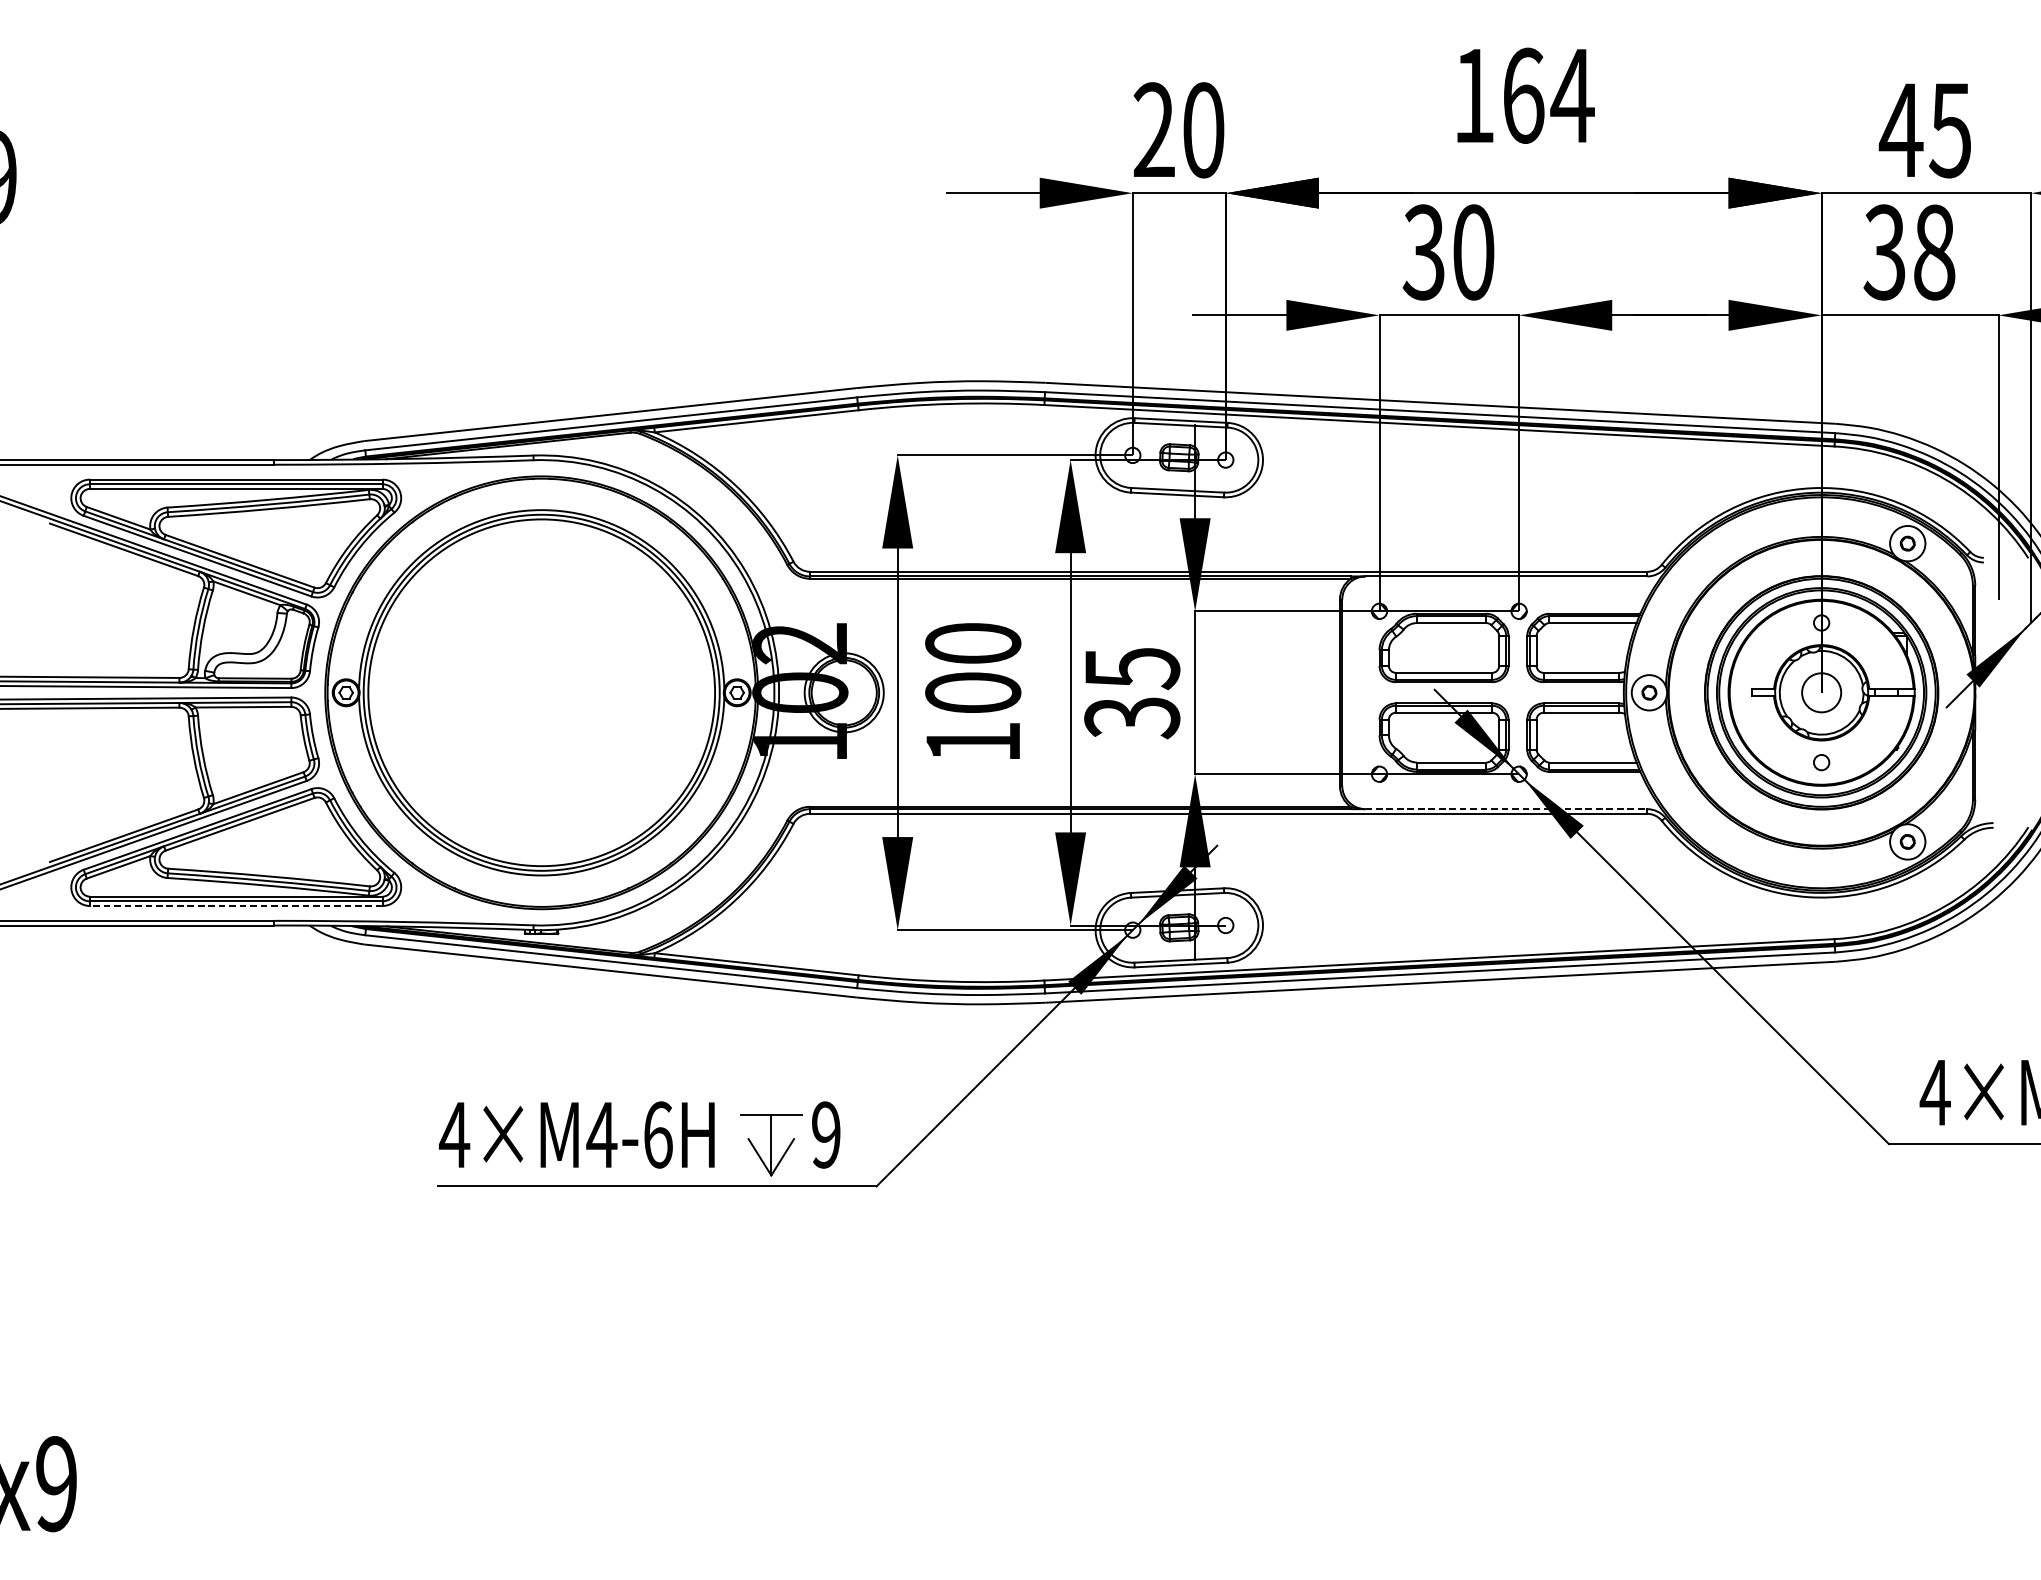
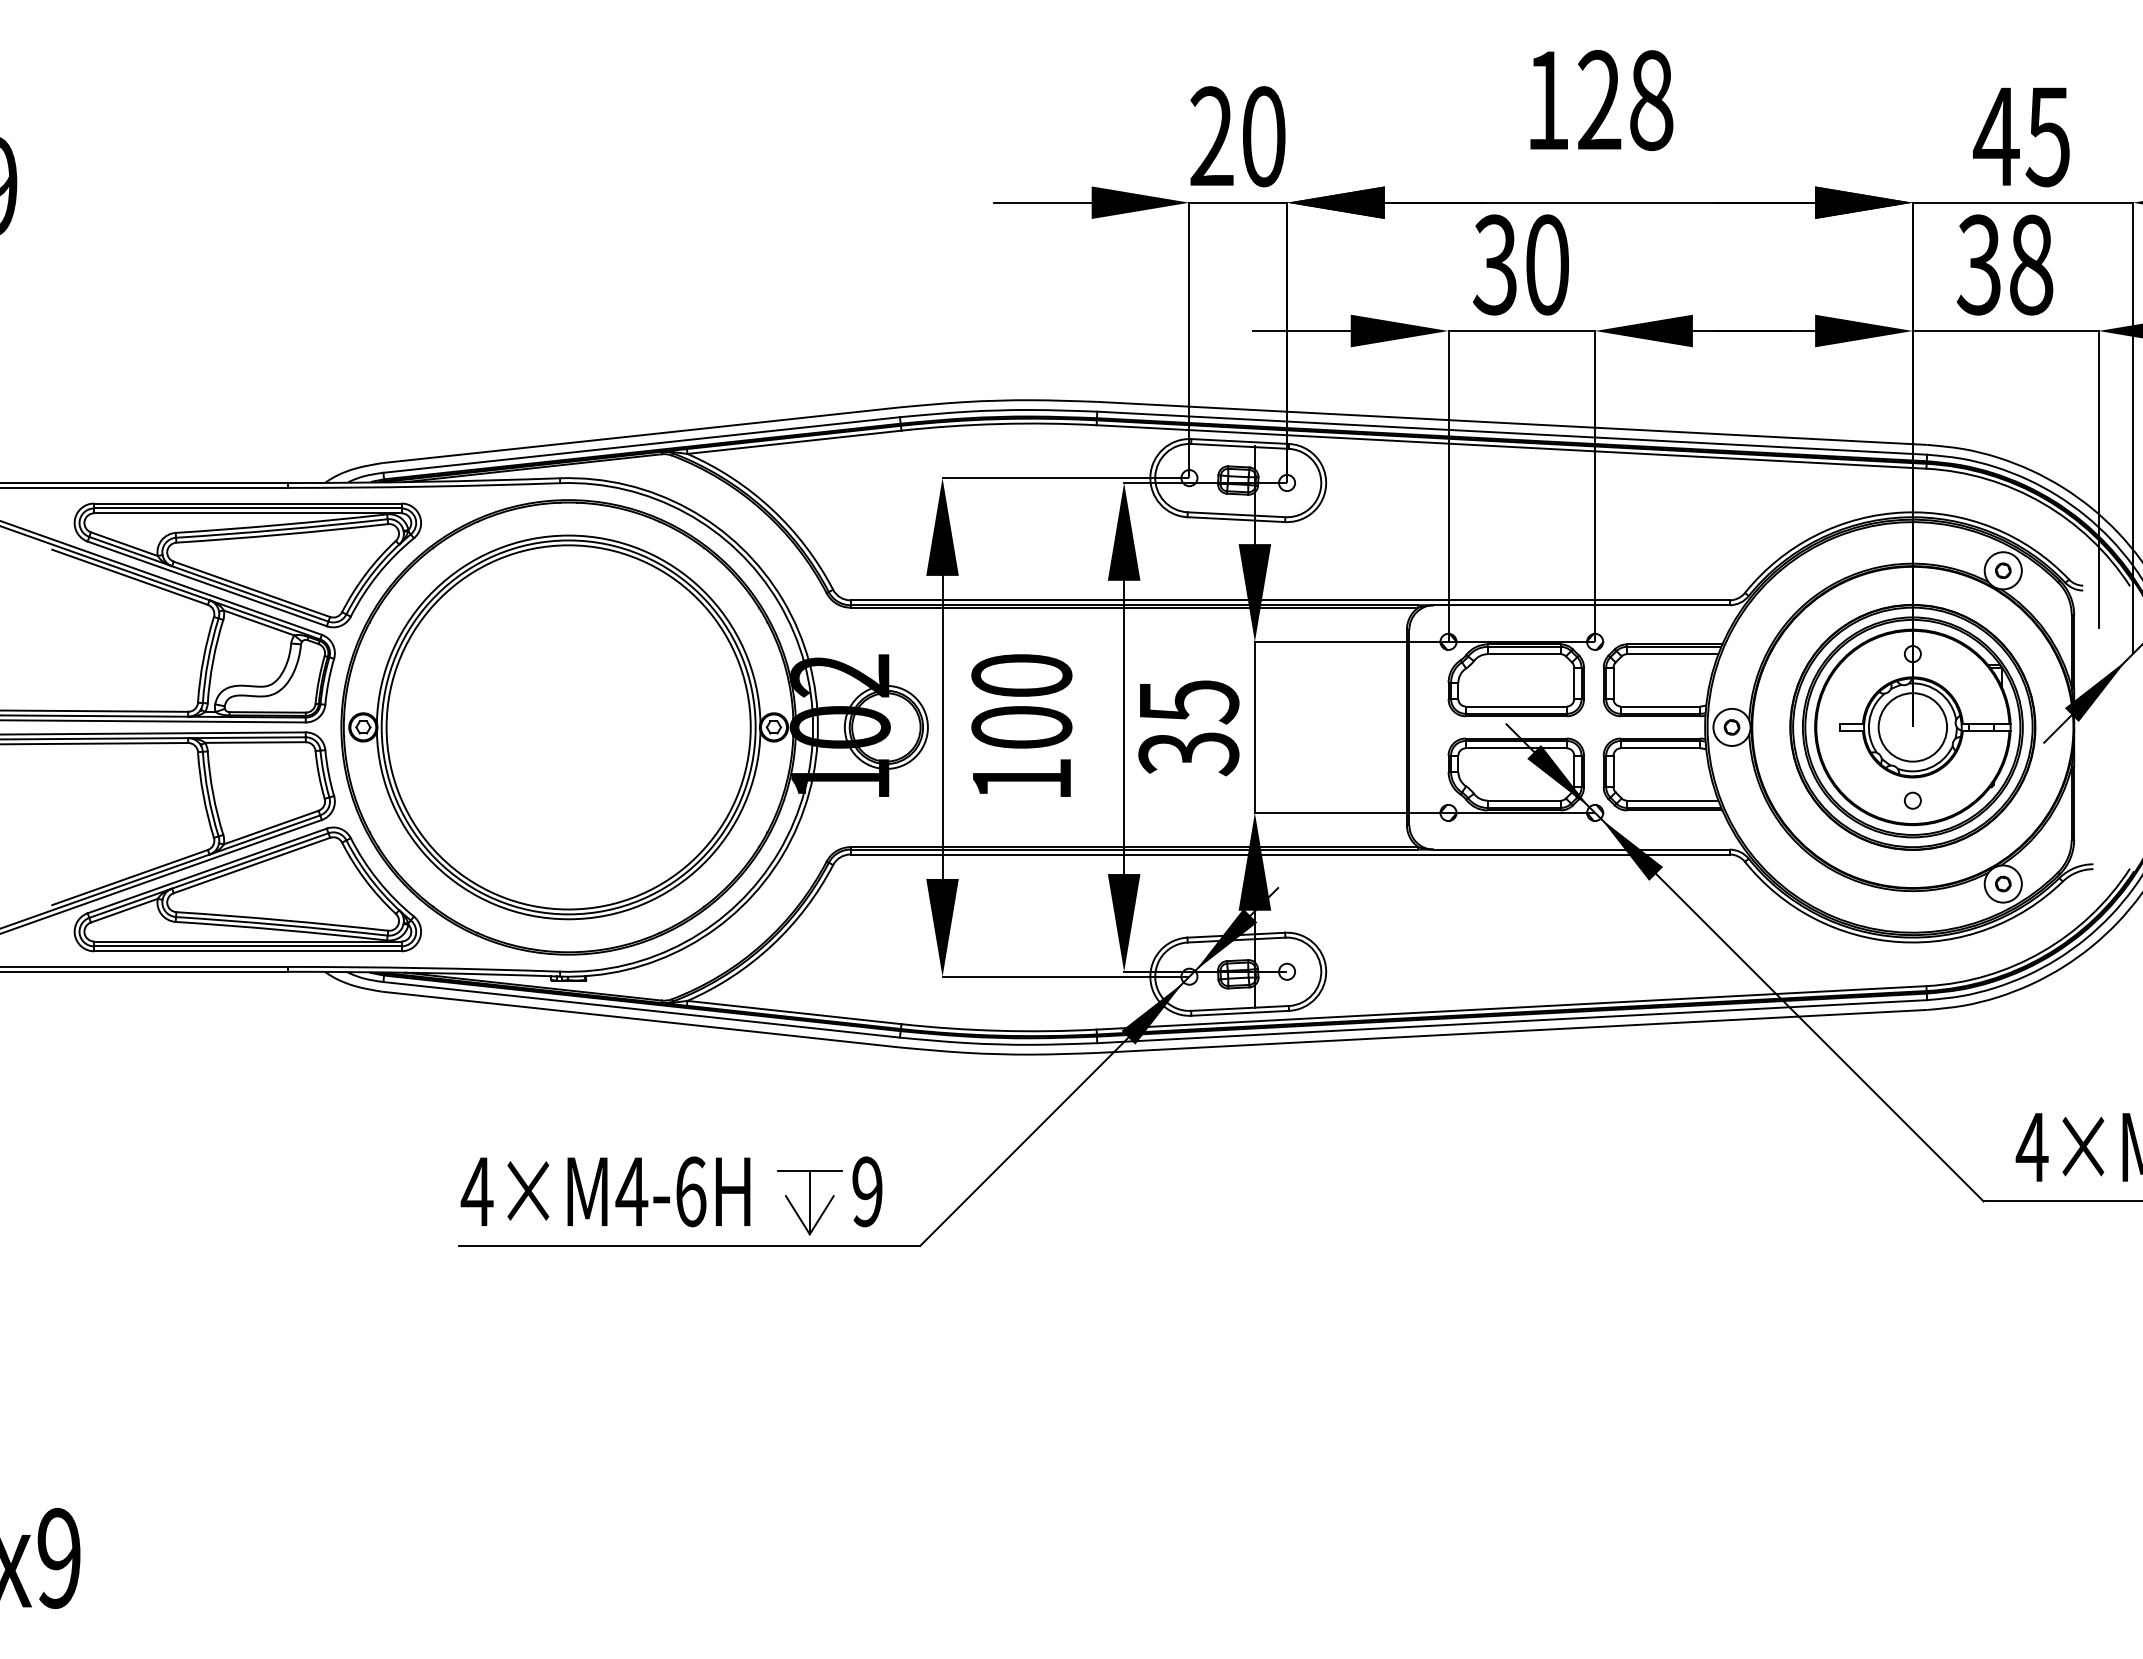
text: (1548, 95) -> (1626, 100), 164 -> 128
circle: (1821, 692) -> (1912, 727), size x1.67
line: (1506, 809) -> (1581, 849), dashed -> solid
line: (235, 906) -> (247, 951), dashed -> solid

